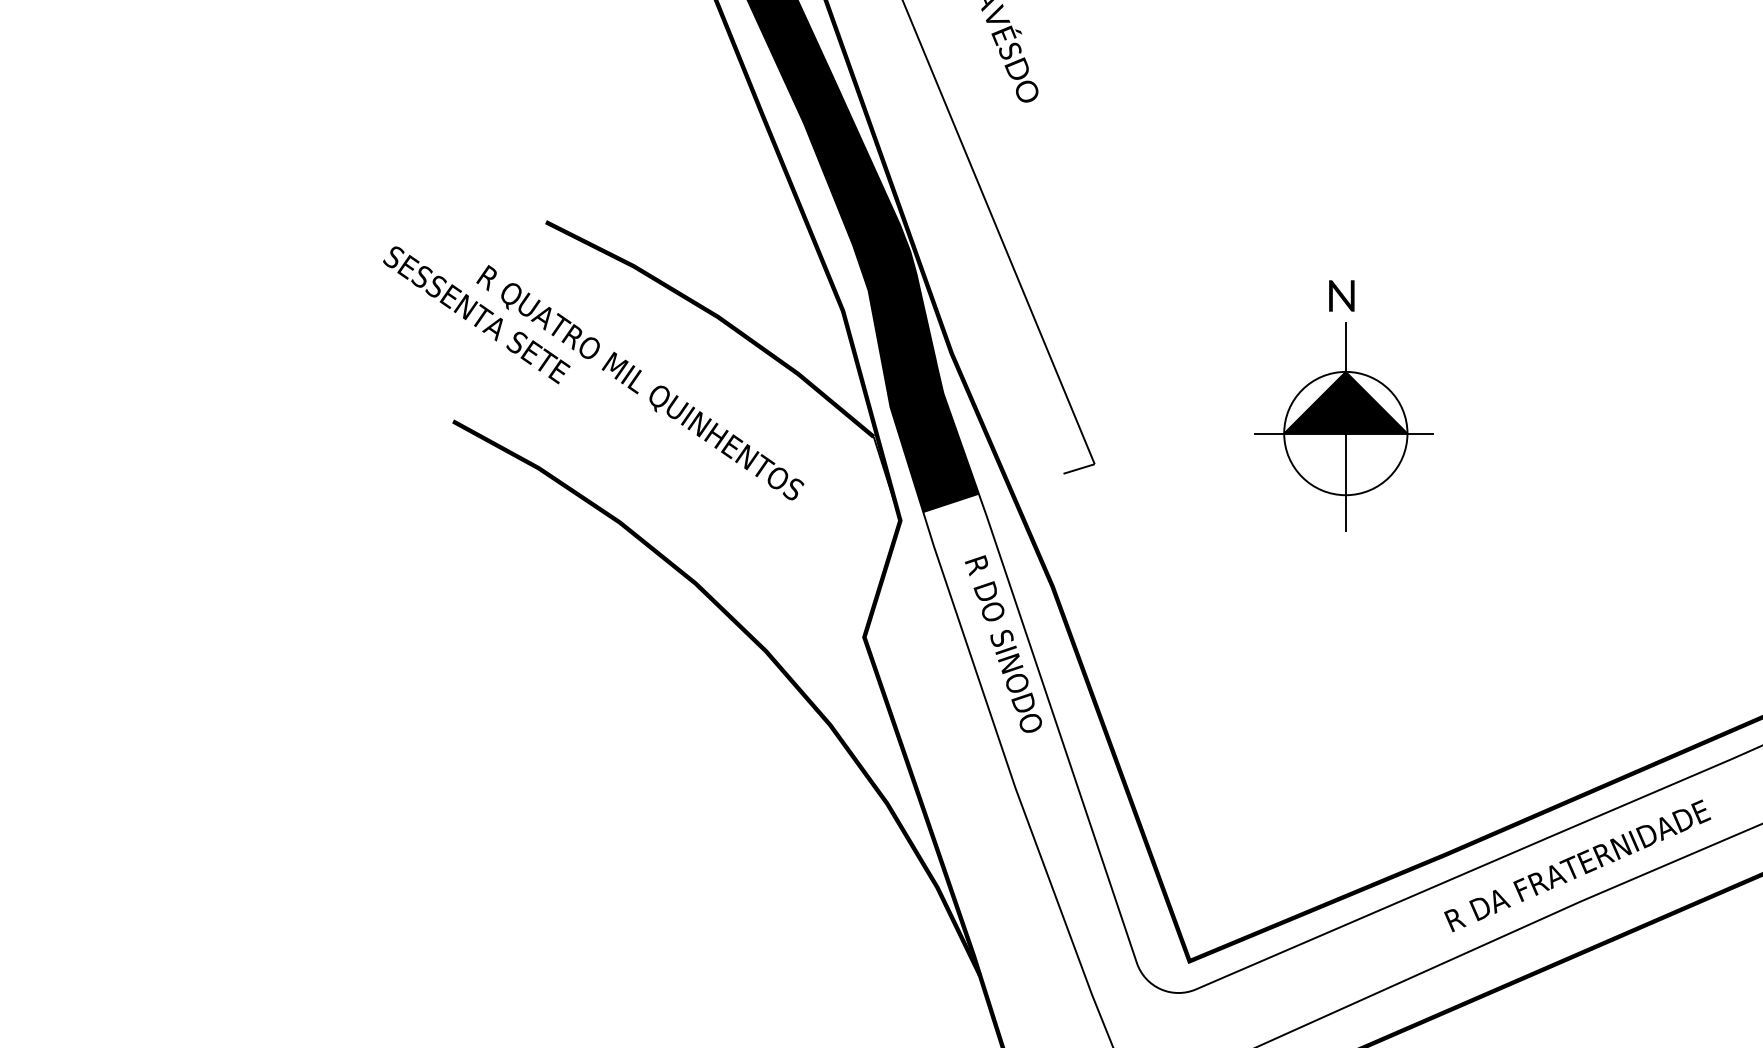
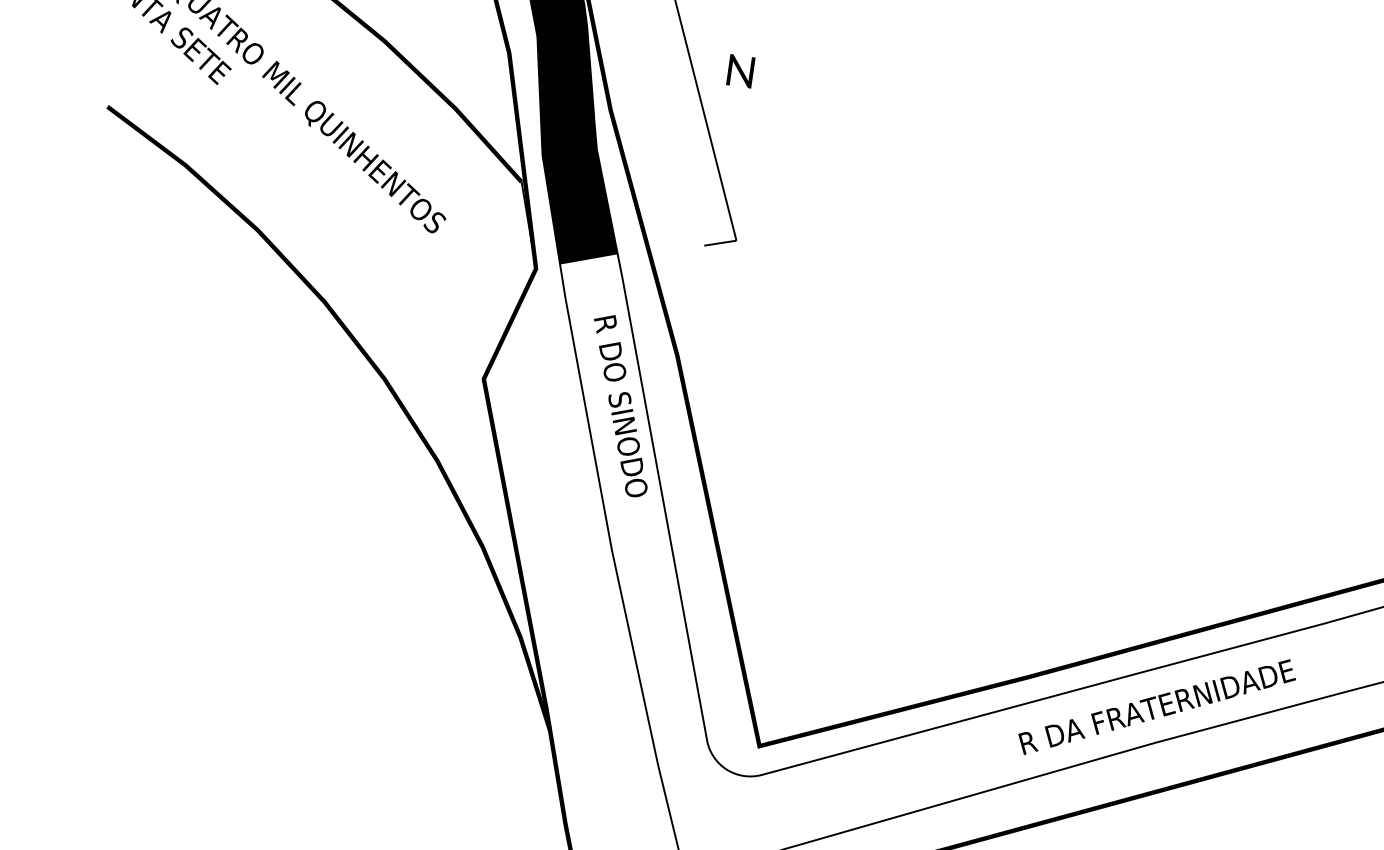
text: (1341, 295) -> (740, 70), moved
part: (1343, 426) -> (988, 238), removed

